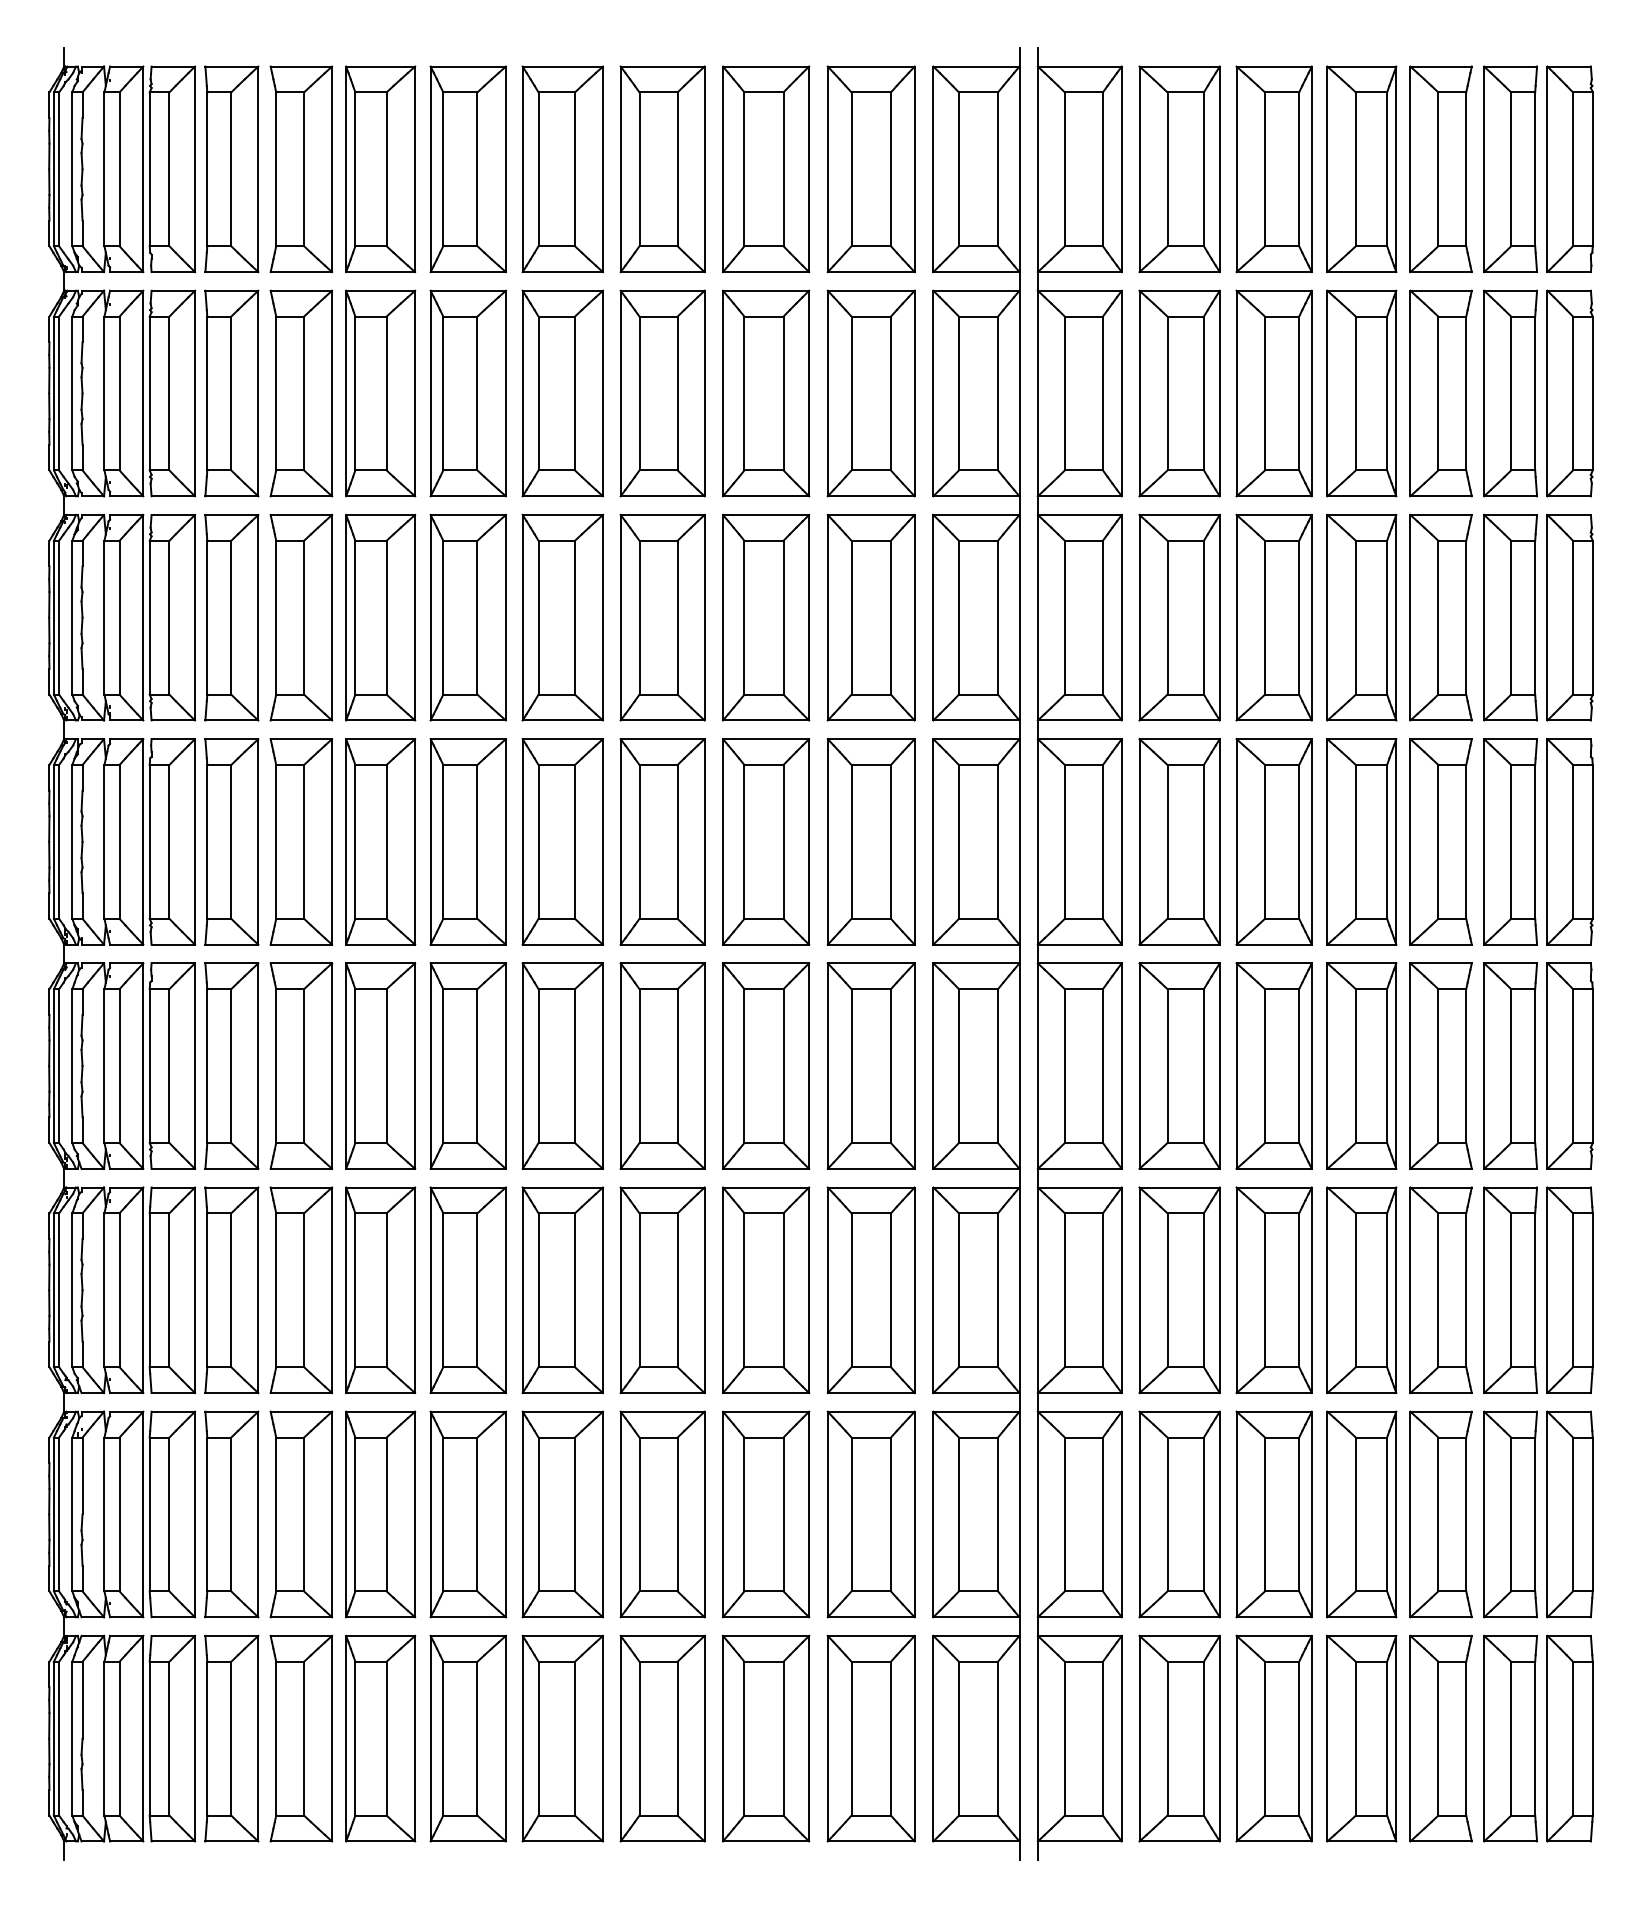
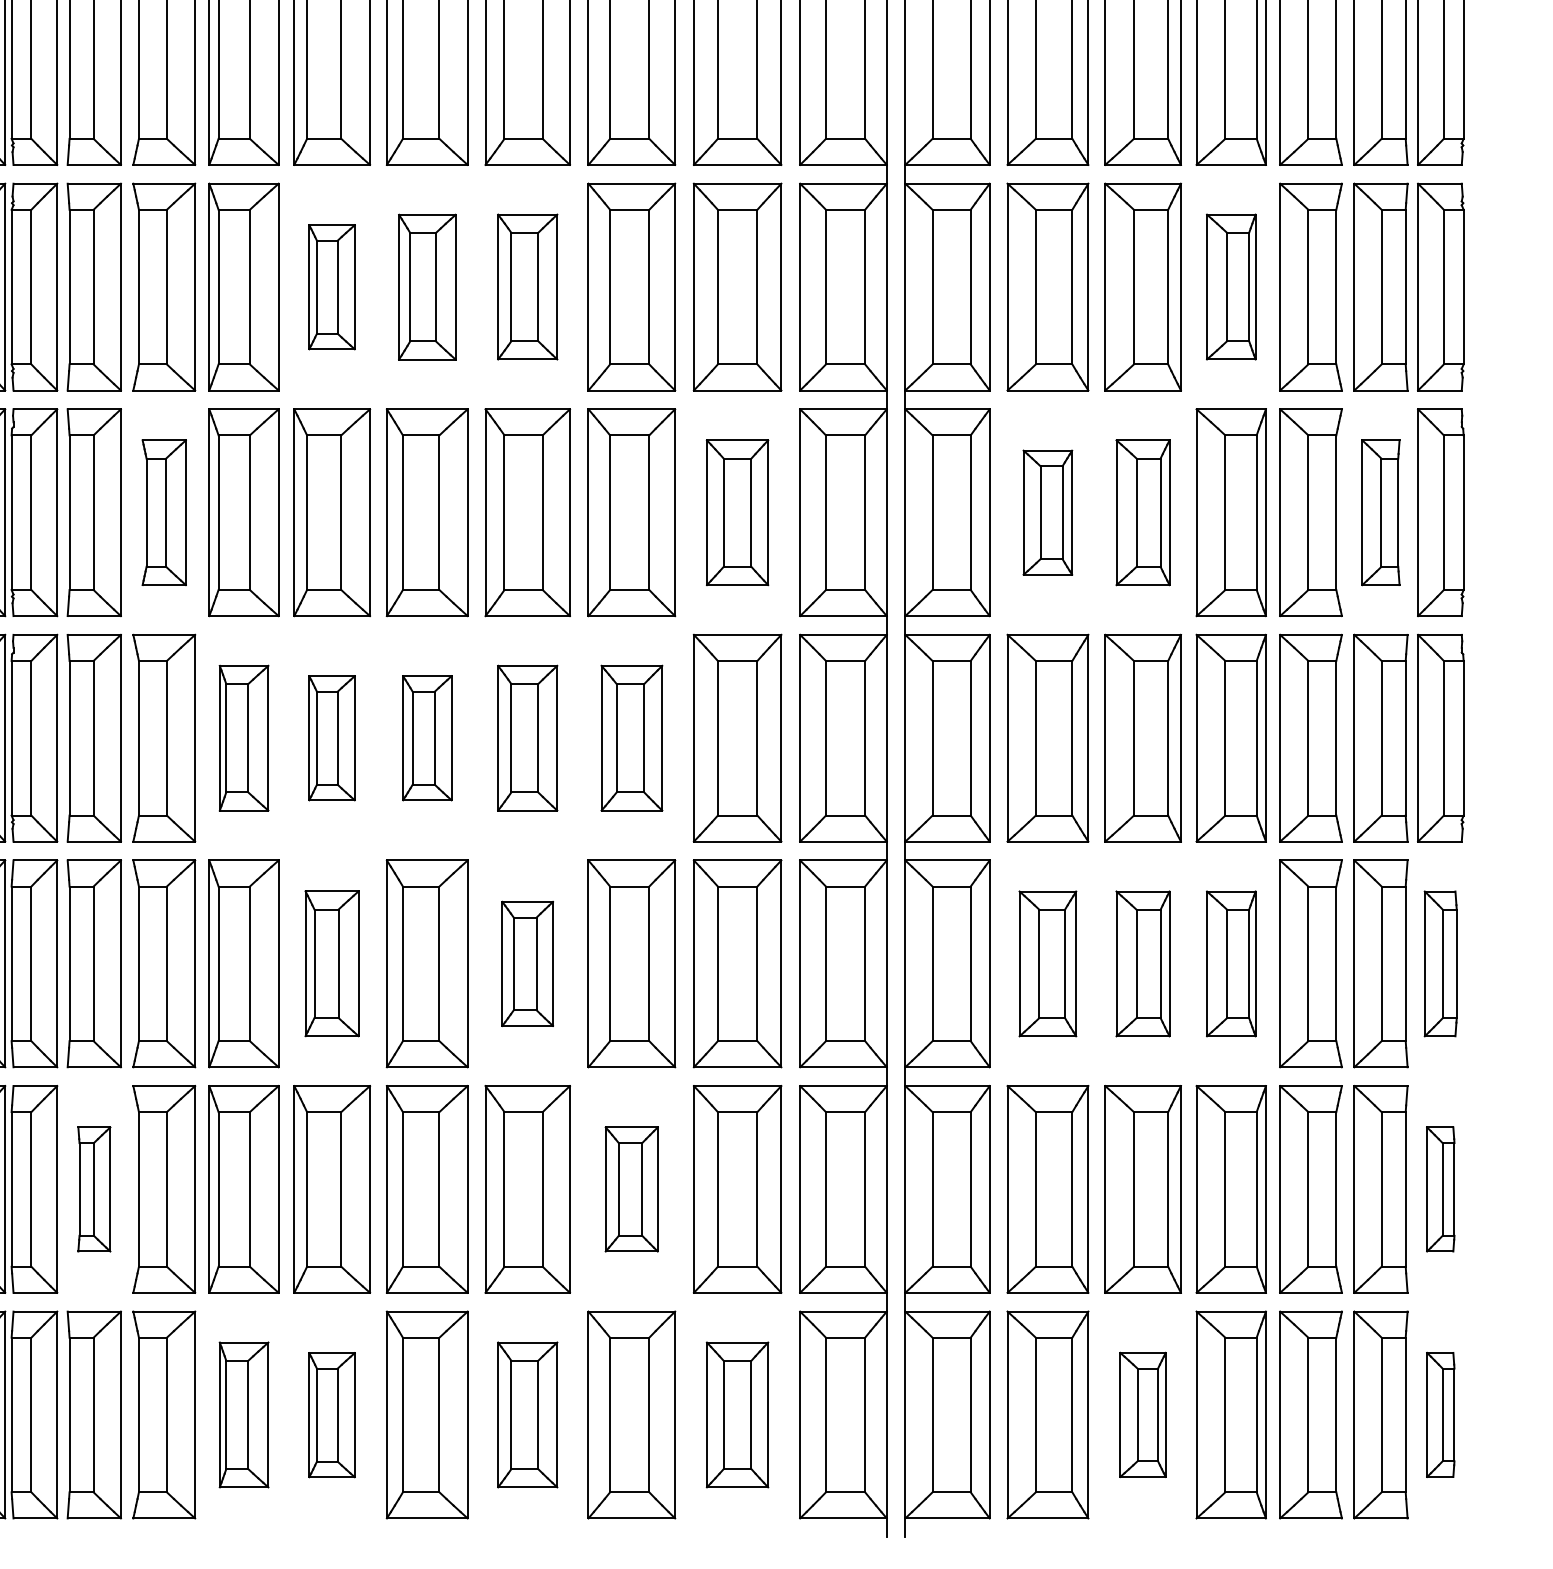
part: (467, 617) -> (331, 286), size x0.6
part: (562, 617) -> (426, 286), size x0.7
part: (662, 617) -> (527, 286), size x0.7
part: (1361, 617) -> (1230, 286), size x0.7
part: (301, 841) -> (164, 512), size x0.7
part: (870, 841) -> (736, 512), size x0.7
part: (1179, 841) -> (1047, 512), size x0.6
part: (1273, 841) -> (1142, 512), size x0.7
part: (1510, 841) -> (1380, 512), size x0.7
part: (380, 1065) -> (243, 737), size x0.7
part: (467, 1065) -> (331, 737), size x0.6
part: (562, 1065) -> (426, 737), size x0.6
part: (662, 1065) -> (527, 737), size x0.7
part: (766, 1065) -> (632, 737), size x0.7
part: (467, 1289) -> (331, 963), size x0.7
part: (662, 1290) -> (527, 964), size x0.6
part: (1179, 1290) -> (1047, 964), size x0.7
part: (1273, 1290) -> (1142, 964), size x0.7
part: (1361, 1290) -> (1230, 964), size x0.7
part: (1569, 1290) -> (1440, 964), size x0.7
part: (231, 1514) -> (93, 1189), size x0.6
part: (765, 1514) -> (631, 1189), size x0.6
part: (1569, 1514) -> (1440, 1189), size x0.6
part: (380, 1738) -> (243, 1414), size x0.7
part: (467, 1738) -> (331, 1414), size x0.6
part: (662, 1738) -> (527, 1414), size x0.7
part: (870, 1738) -> (736, 1414), size x0.7
part: (1273, 1738) -> (1142, 1414), size x0.6
part: (1569, 1738) -> (1440, 1414), size x0.6

